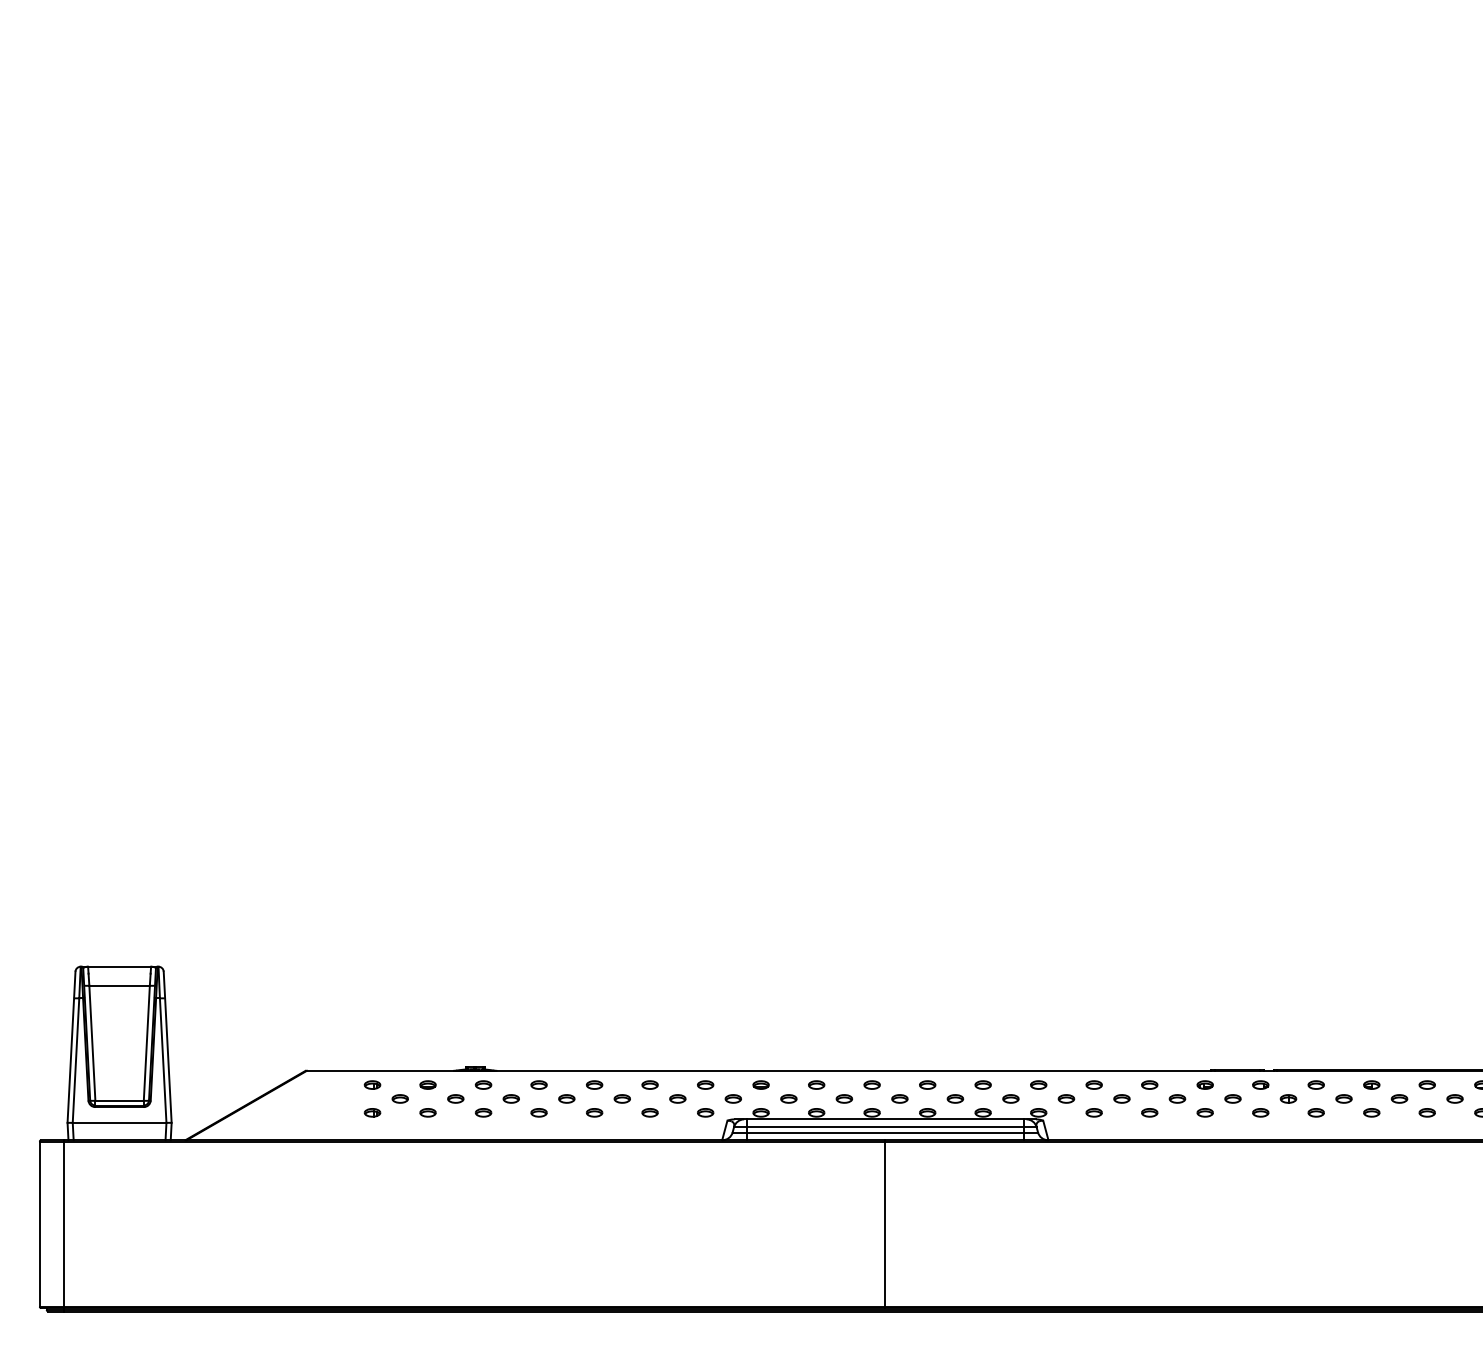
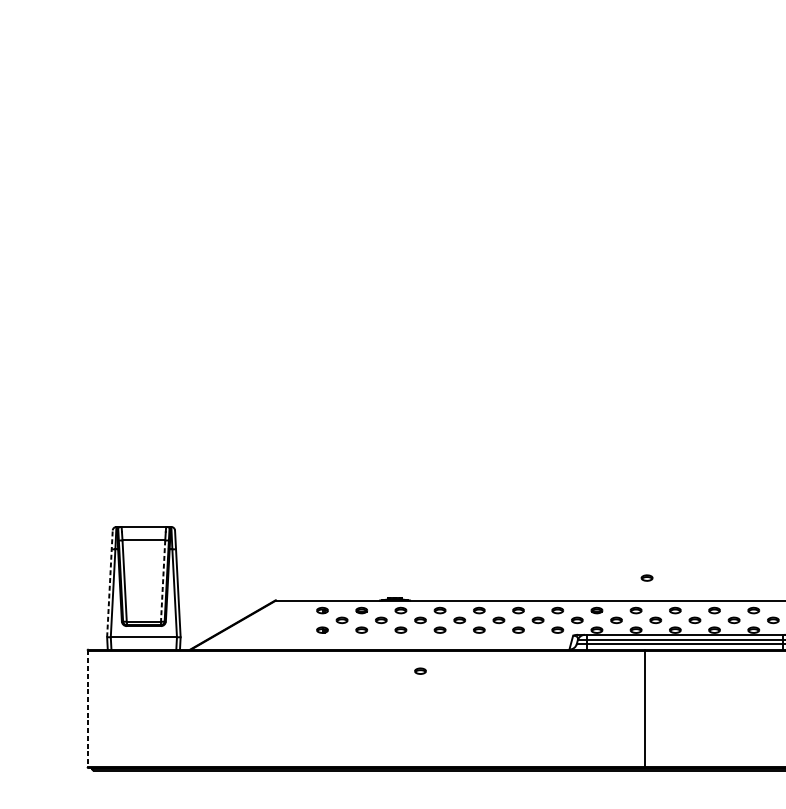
part: (831, 1038) -> (646, 577), added
line: (146, 1043) -> (162, 581), solid -> dashed
line: (71, 1047) -> (109, 584), solid -> dashed
part: (510, 1170) -> (419, 670), added
line: (39, 1224) -> (87, 709), solid -> dashed
line: (885, 1224) -> (645, 709), moved
line: (64, 1225) -> (104, 709), removed

